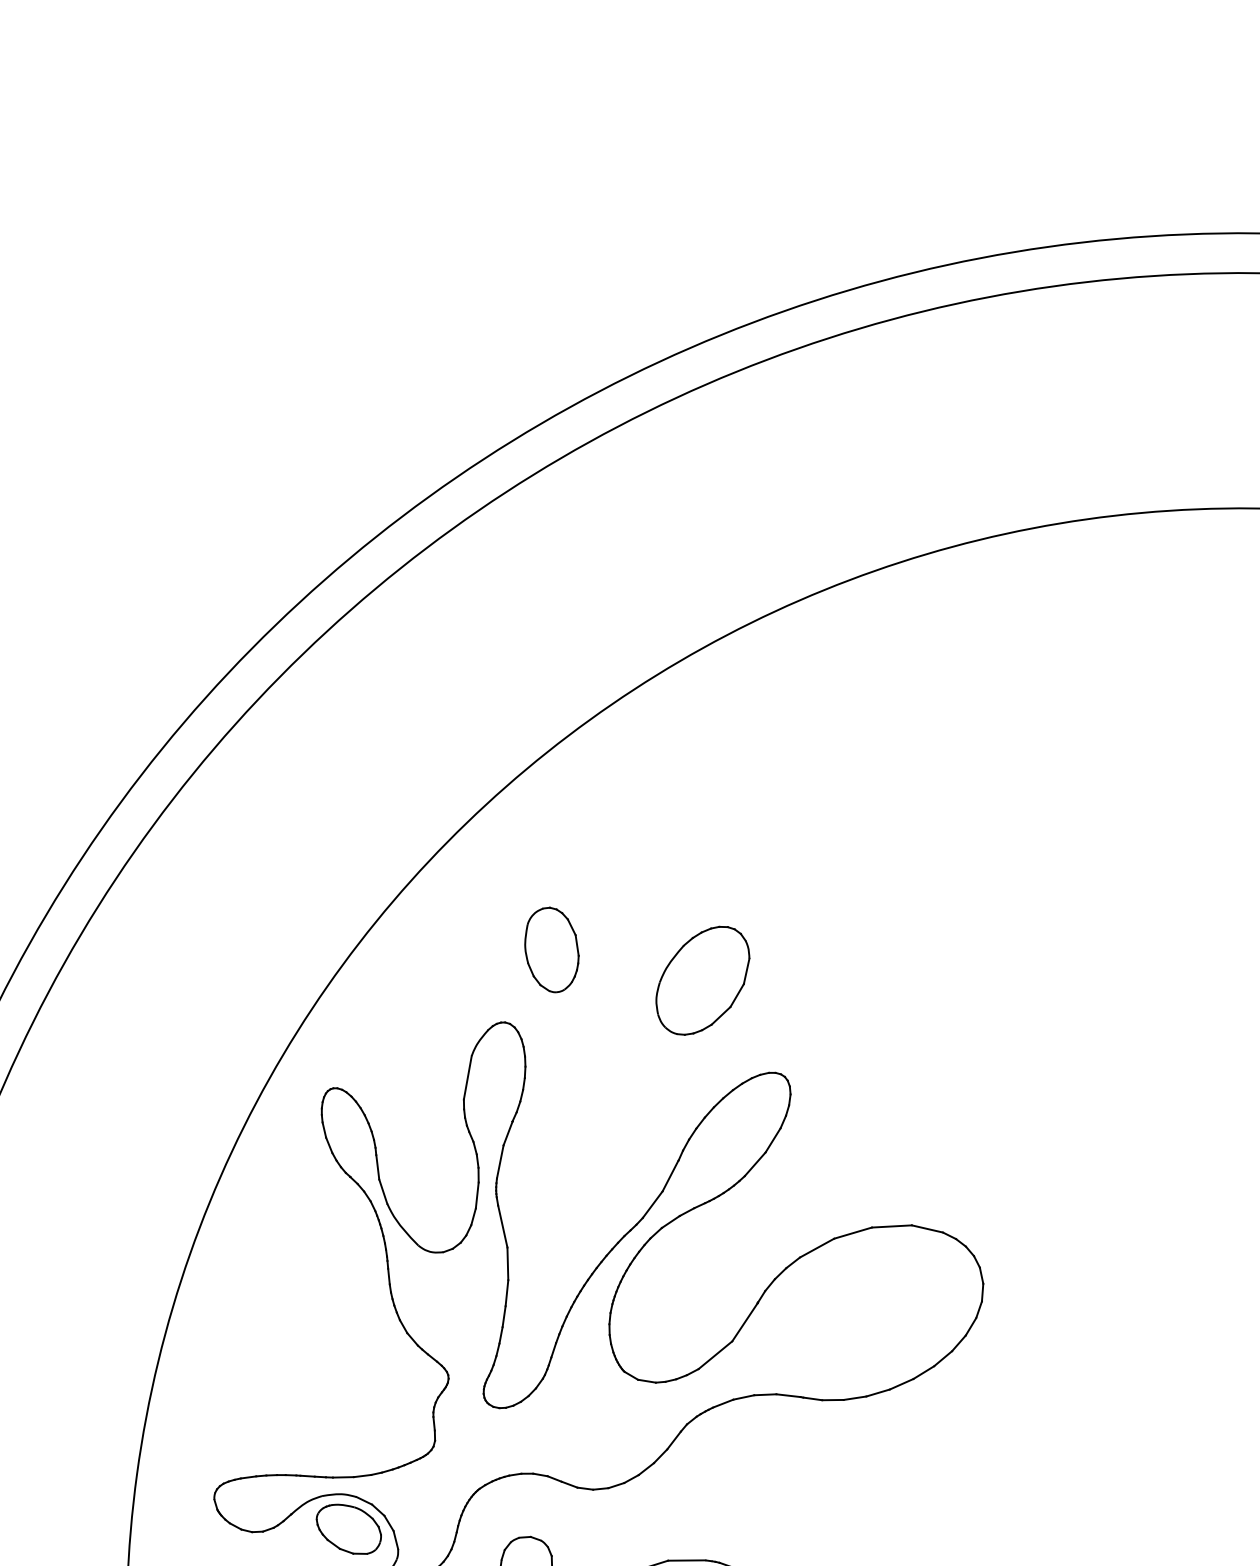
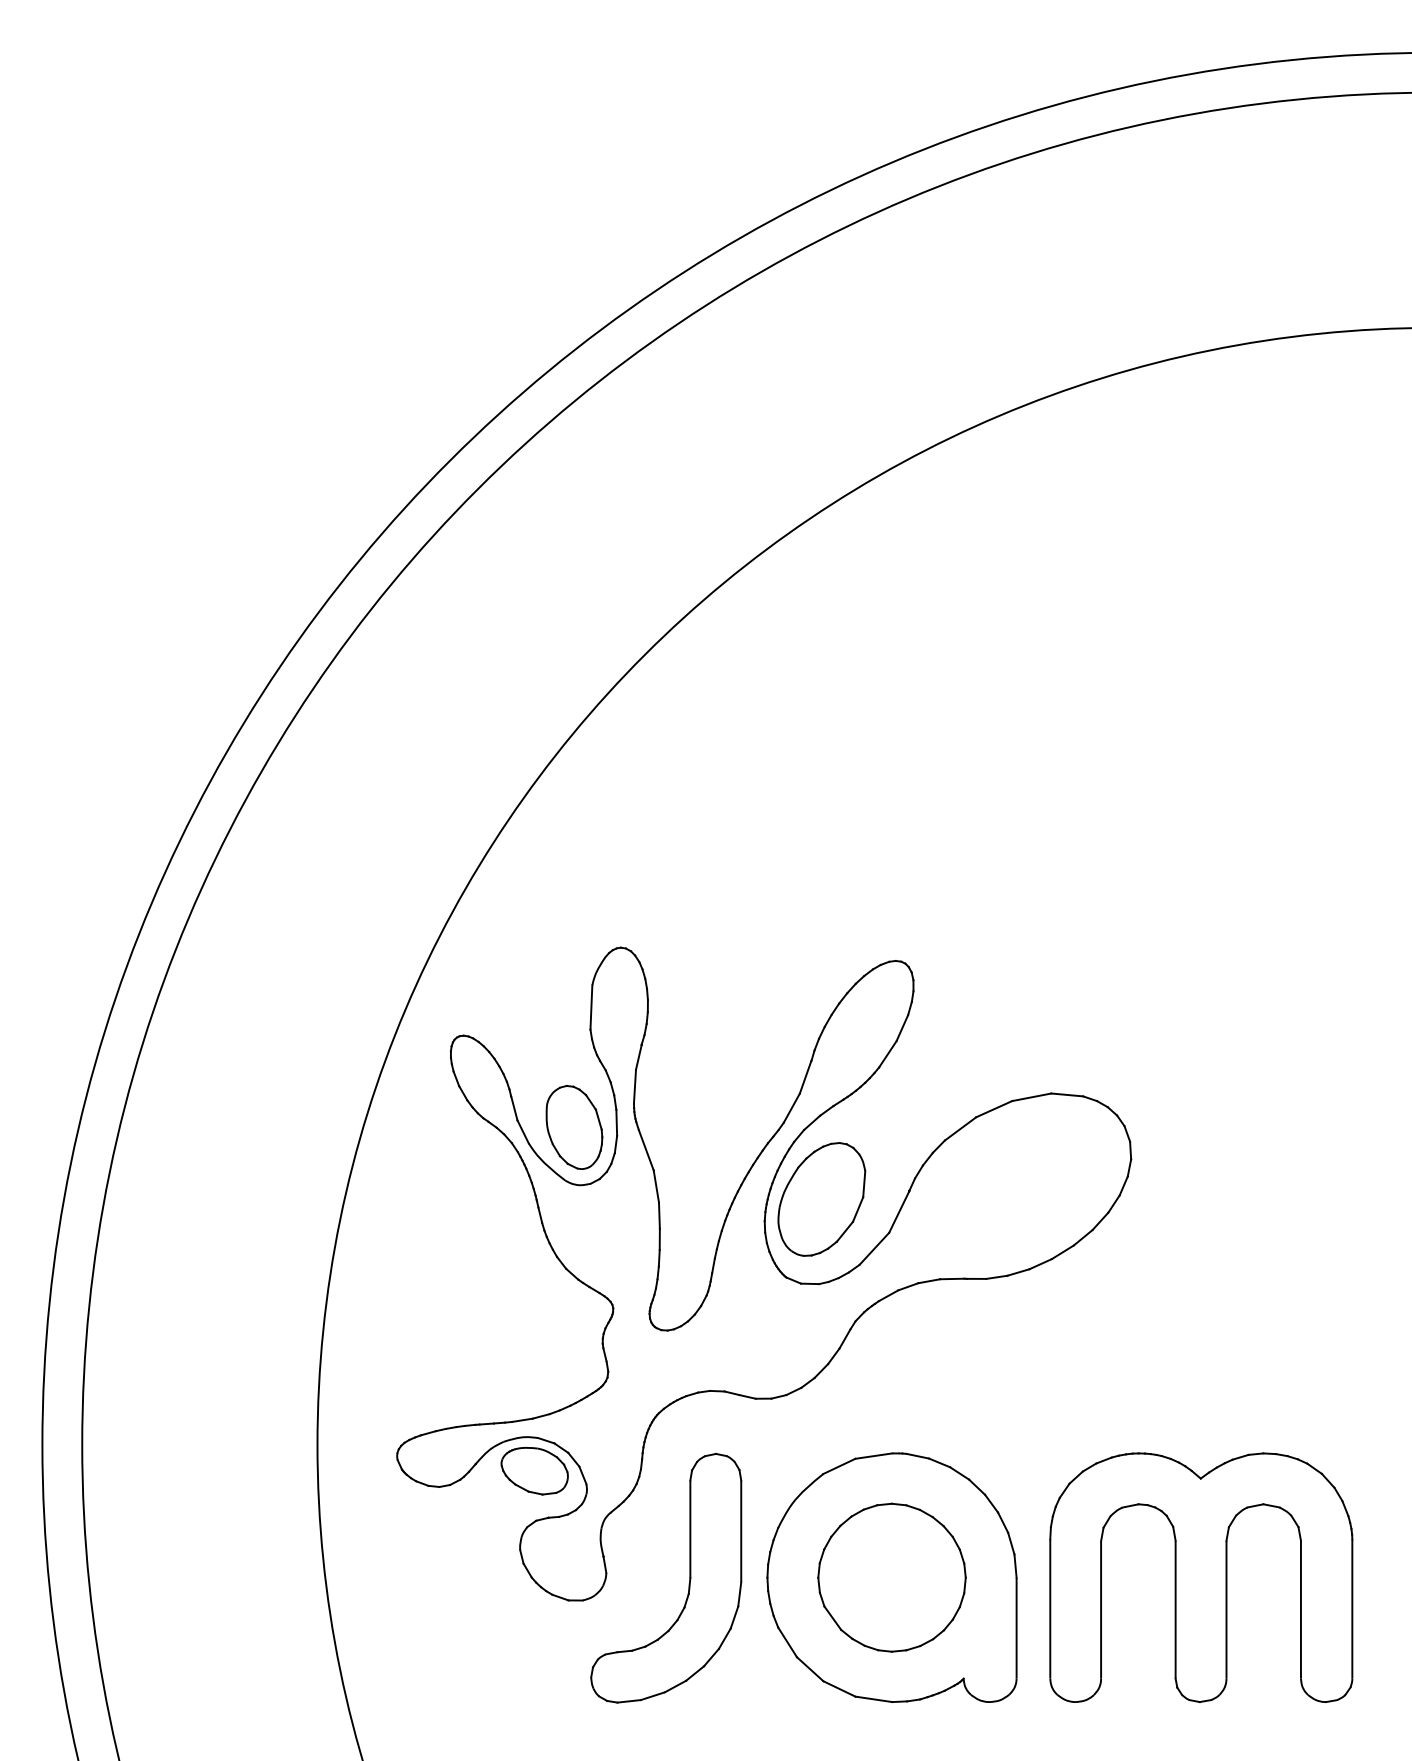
part: (552, 949) -> (574, 1127), moved
part: (702, 980) -> (821, 1199), moved

